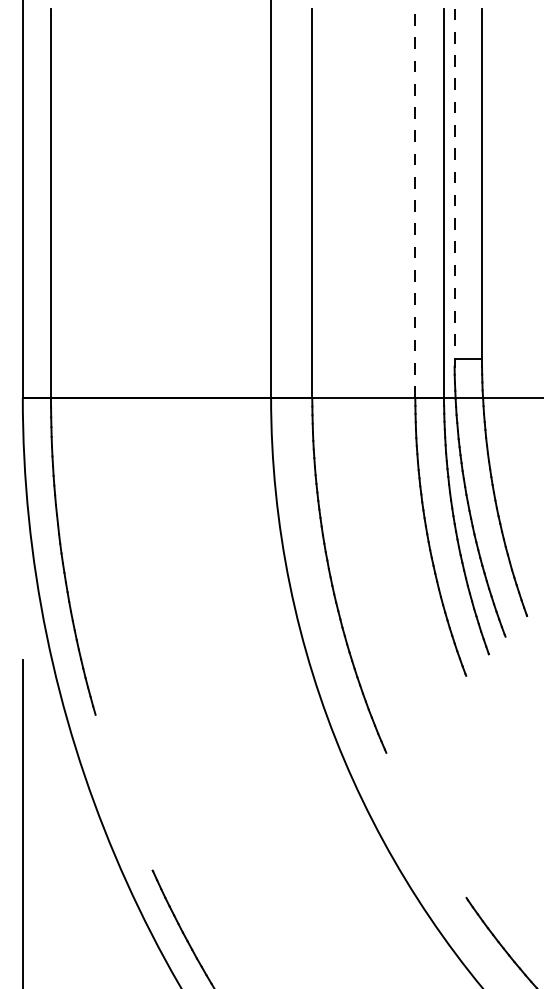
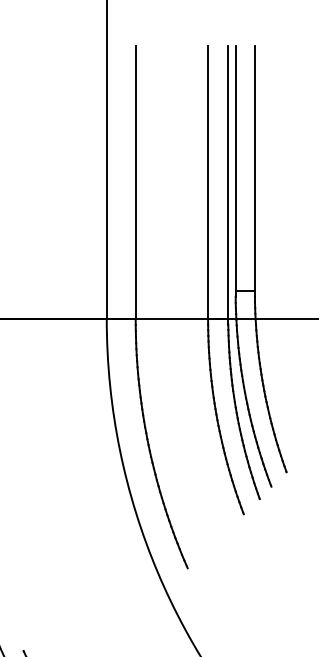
line: (454, 183) -> (235, 168), dashed -> solid
line: (415, 203) -> (208, 182), dashed -> solid

